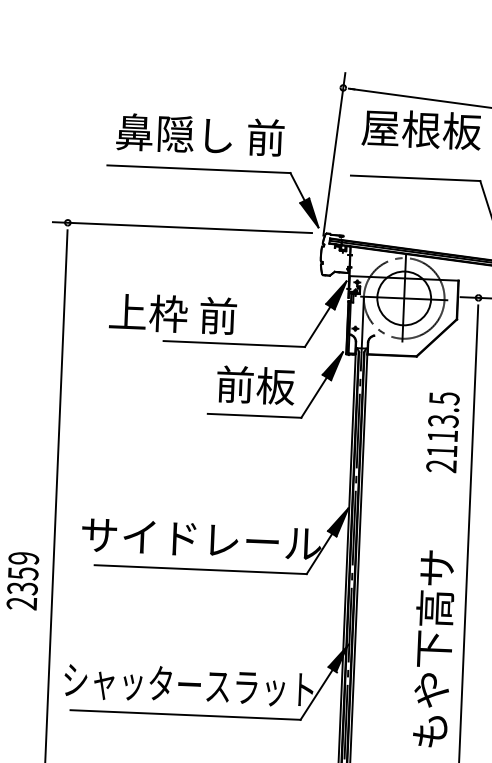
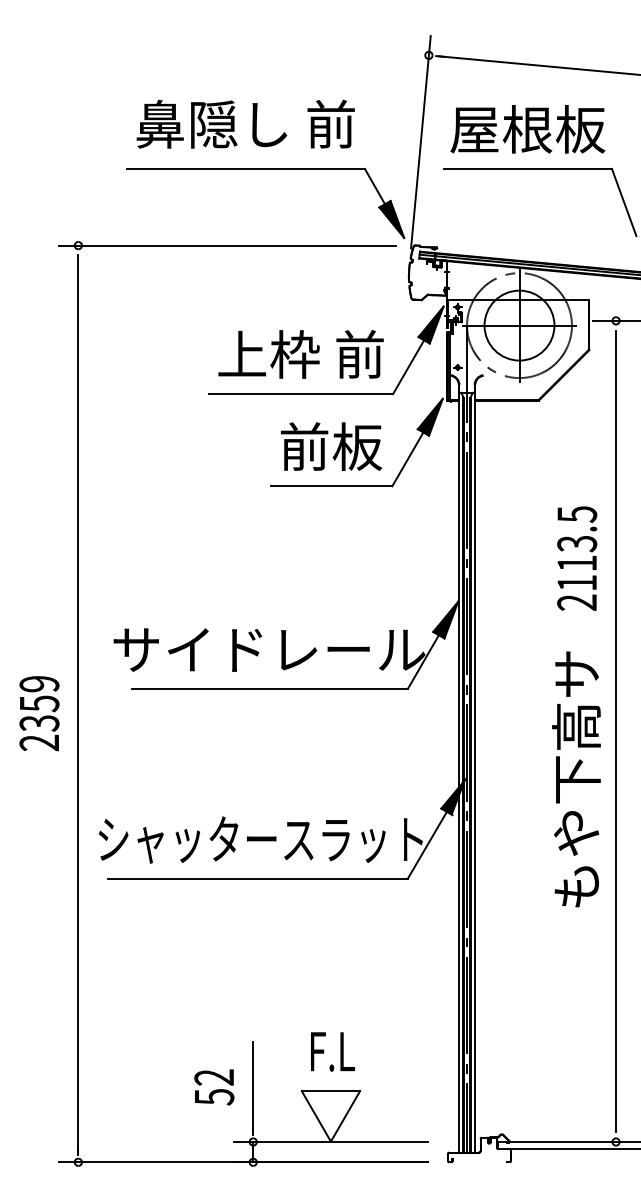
text: (421, 129) -> (527, 129), moved
text: (172, 314) -> (300, 354), moved
text: (443, 432) -> (577, 558), moved

